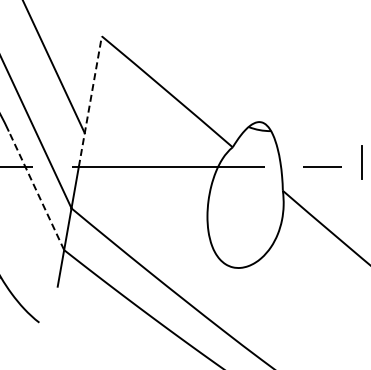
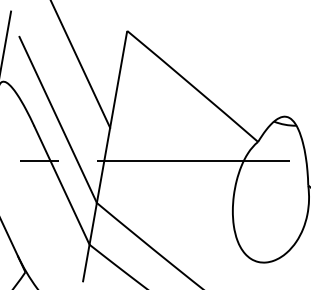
line: (90, 101) -> (115, 96), dashed -> solid
line: (36, 190) -> (61, 185), dashed -> solid

